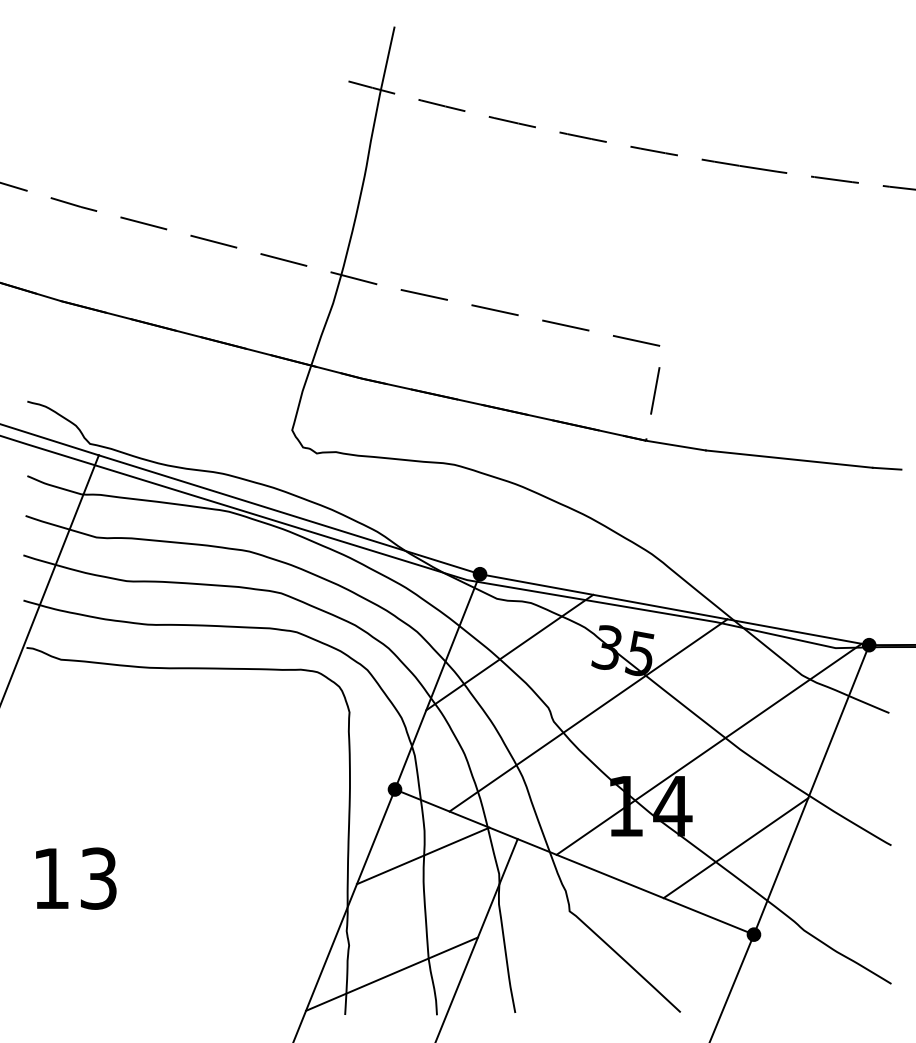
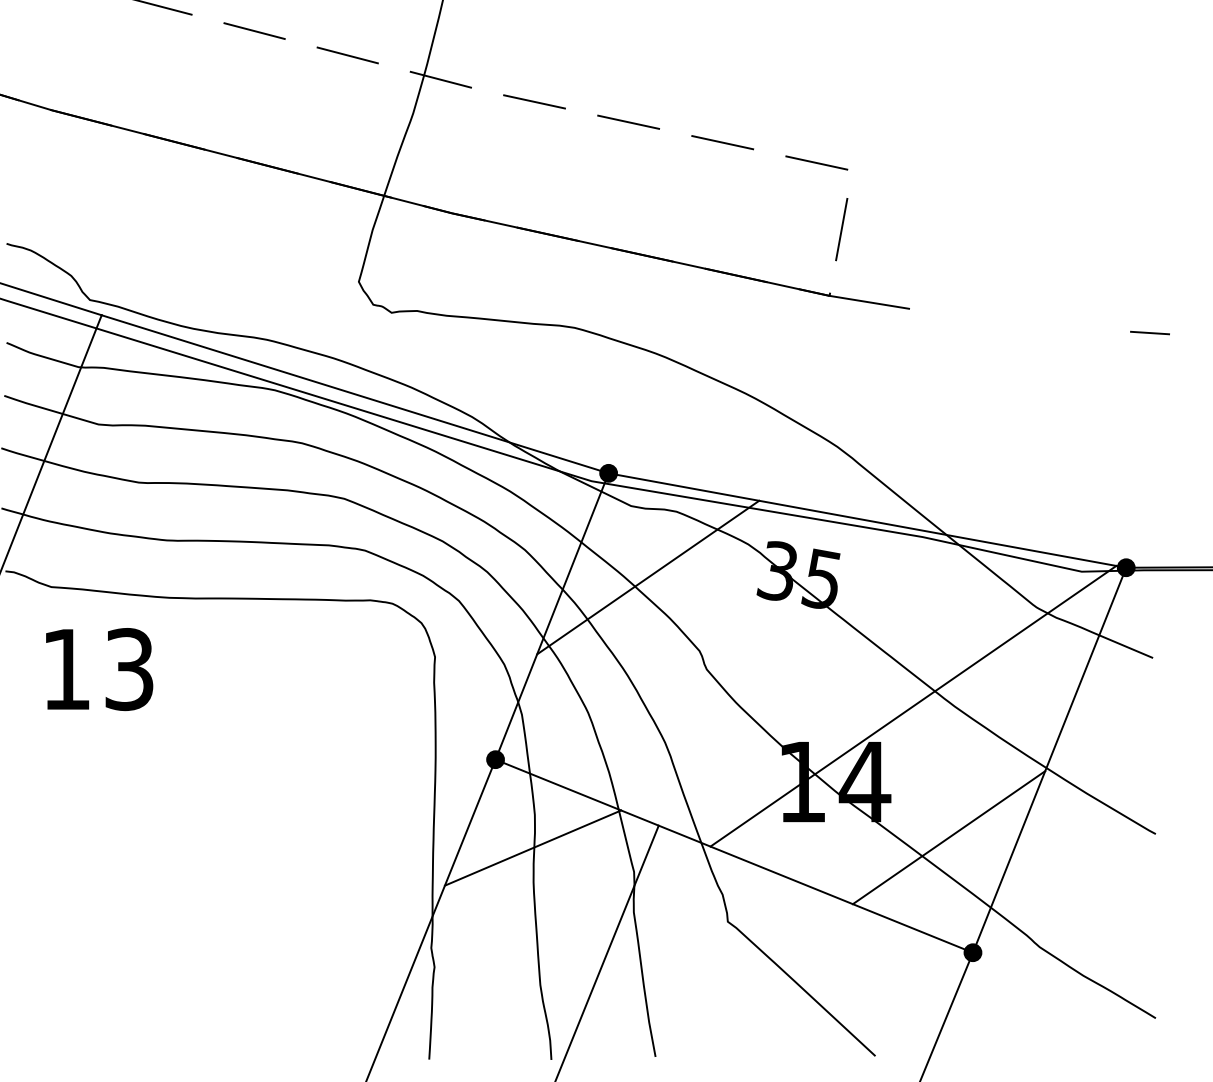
line: (788, 458) -> (1018, 319), removed
line: (588, 715) -> (752, 661), removed
text: (76, 878) -> (99, 669), moved
line: (391, 973) -> (490, 1004), removed

